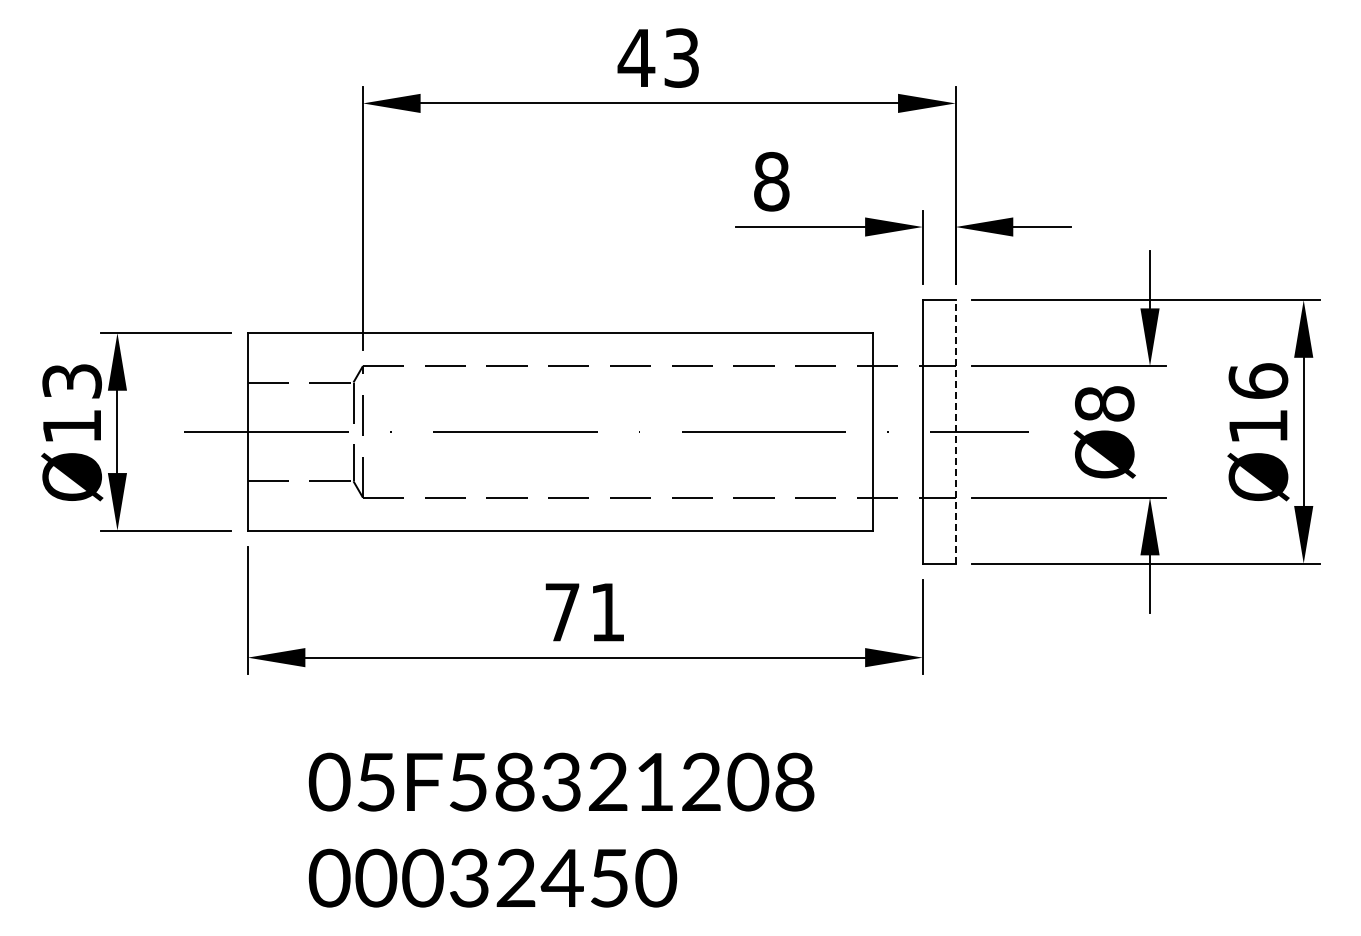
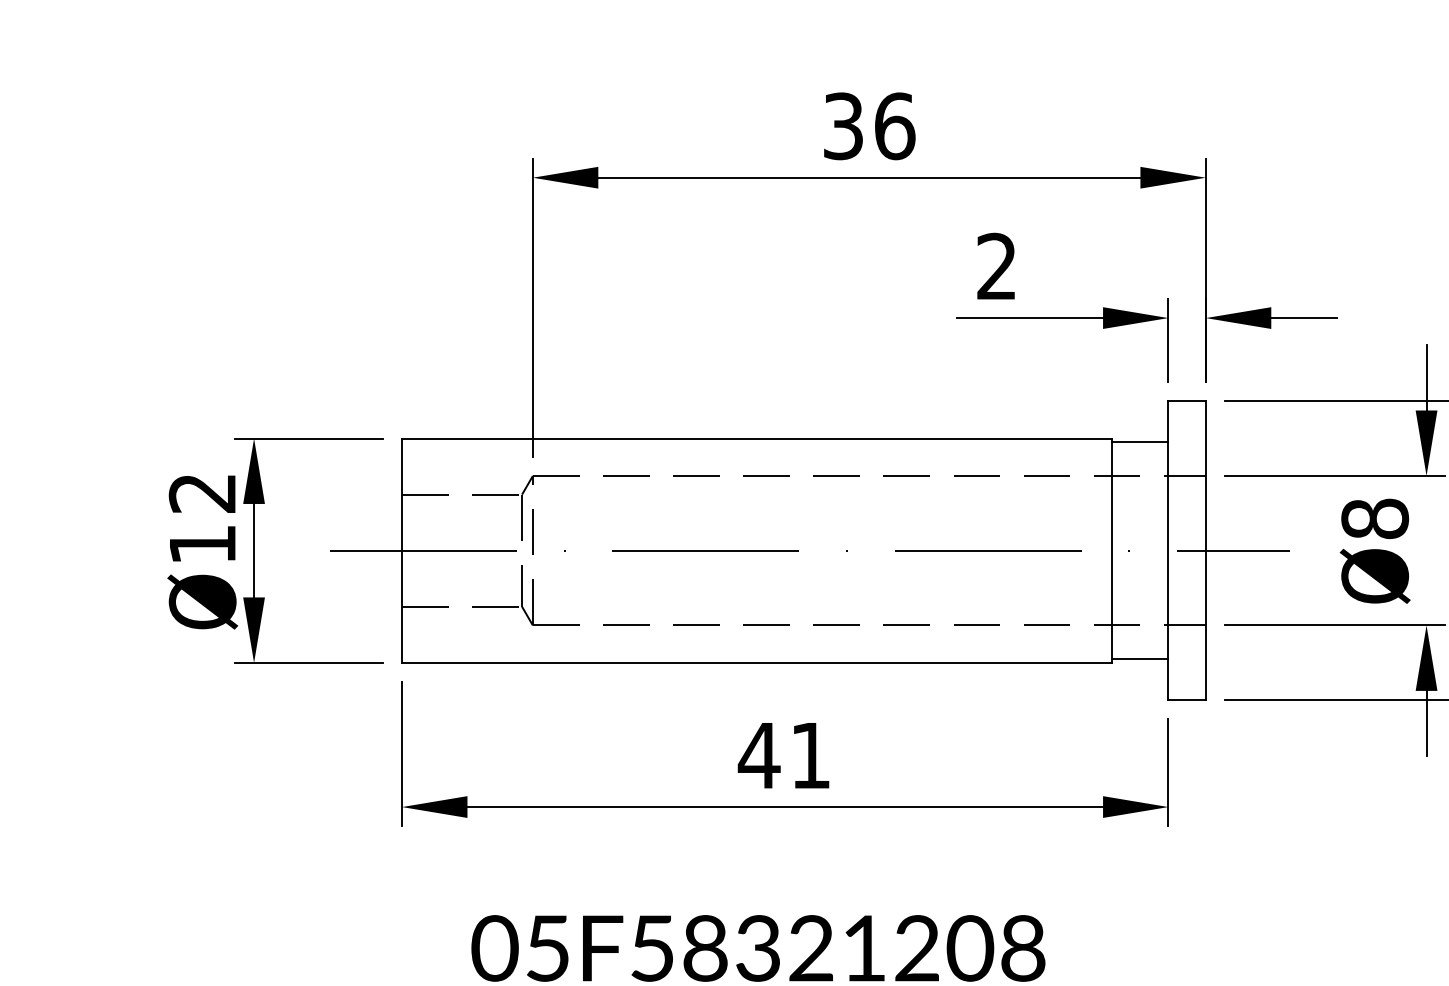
text: (658, 57) -> (868, 125), 43 -> 36
text: (771, 181) -> (996, 266), 8 -> 2
line: (897, 336) -> (1139, 442), added
text: (72, 381) -> (203, 493), Ø13 -> Ø12
line: (955, 431) -> (1205, 550), dashed -> solid
line: (897, 527) -> (1139, 659), added
text: (562, 612) -> (759, 755), 71 -> 41

